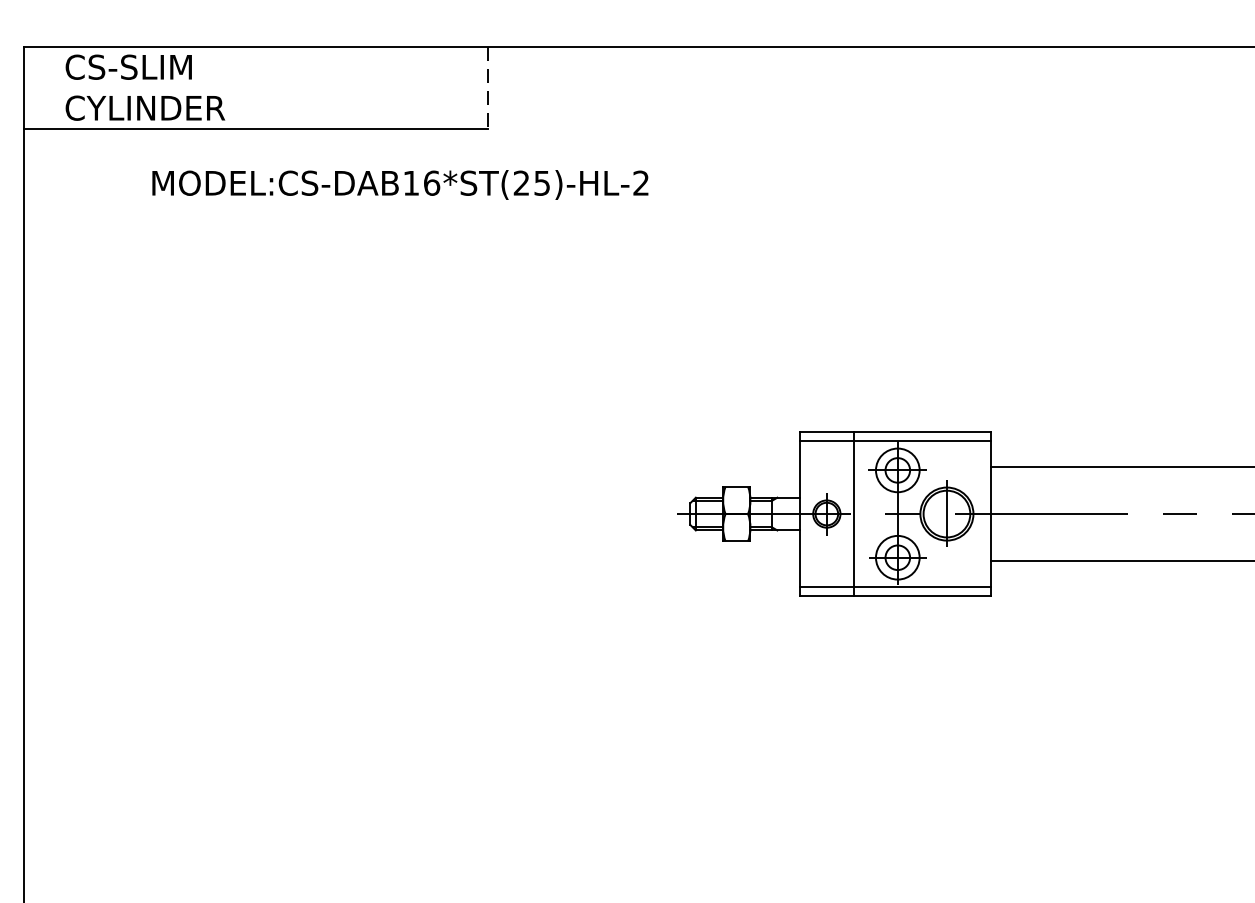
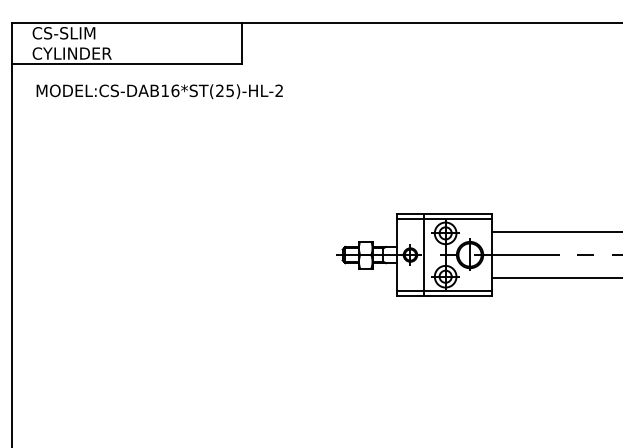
line: (488, 87) -> (242, 43), dashed -> solid
text: (399, 184) -> (159, 91), moved

